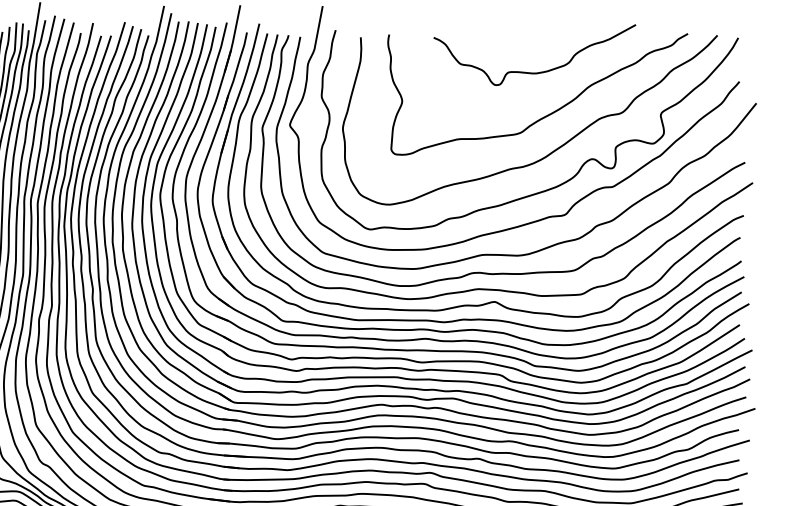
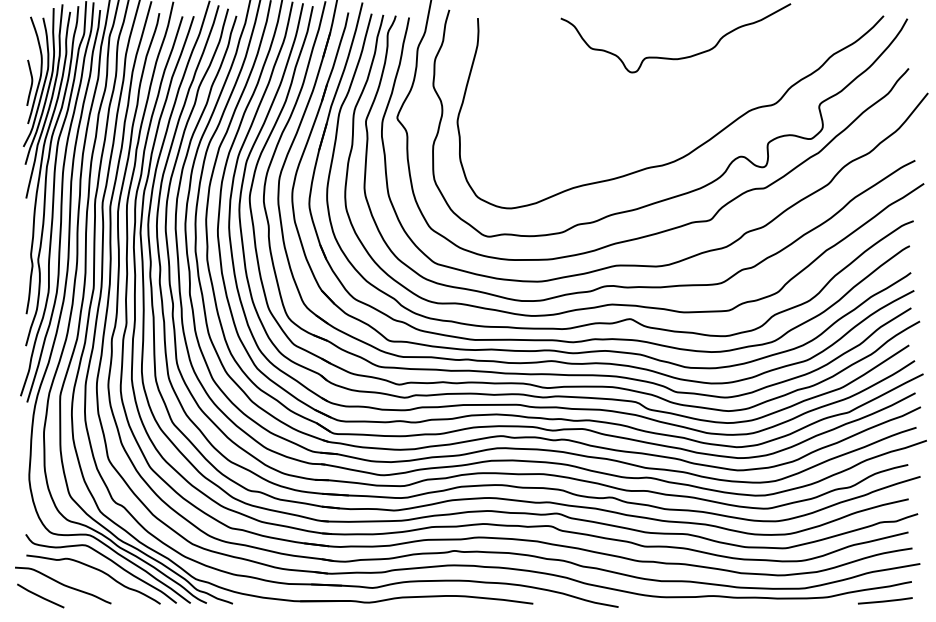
curve: (548, 114) -> (691, 105), removed

